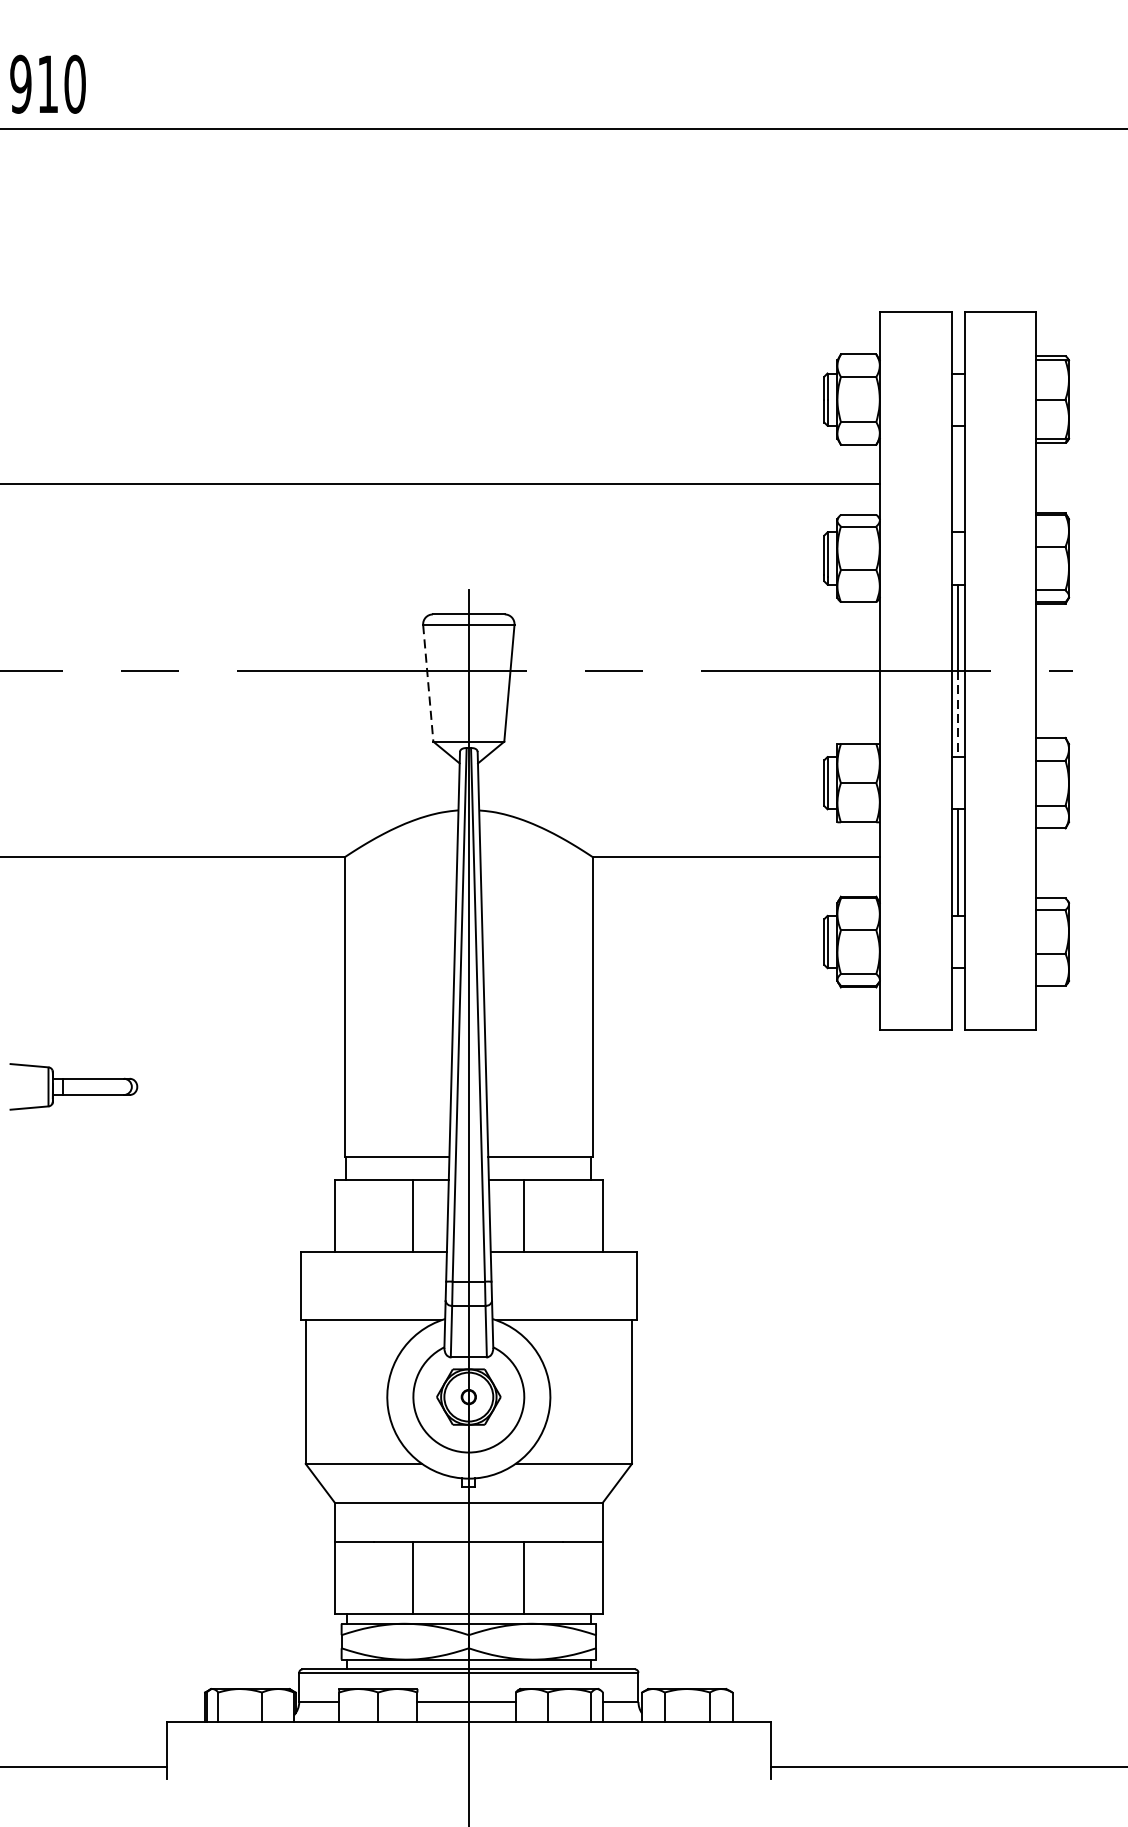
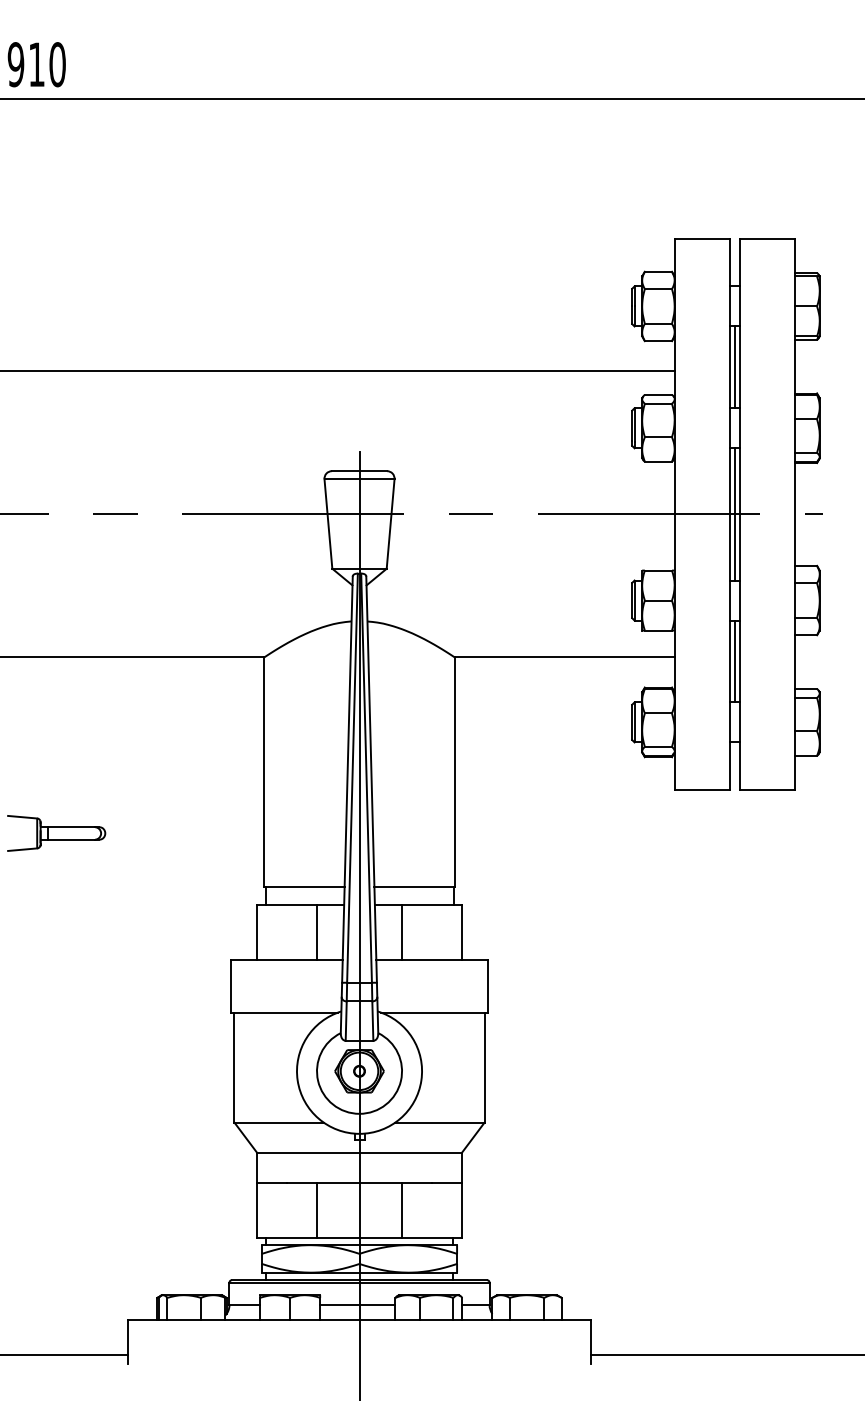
line: (957, 479) -> (734, 367), added
line: (428, 683) -> (328, 524), dashed -> solid
line: (957, 713) -> (734, 547), dashed -> solid

